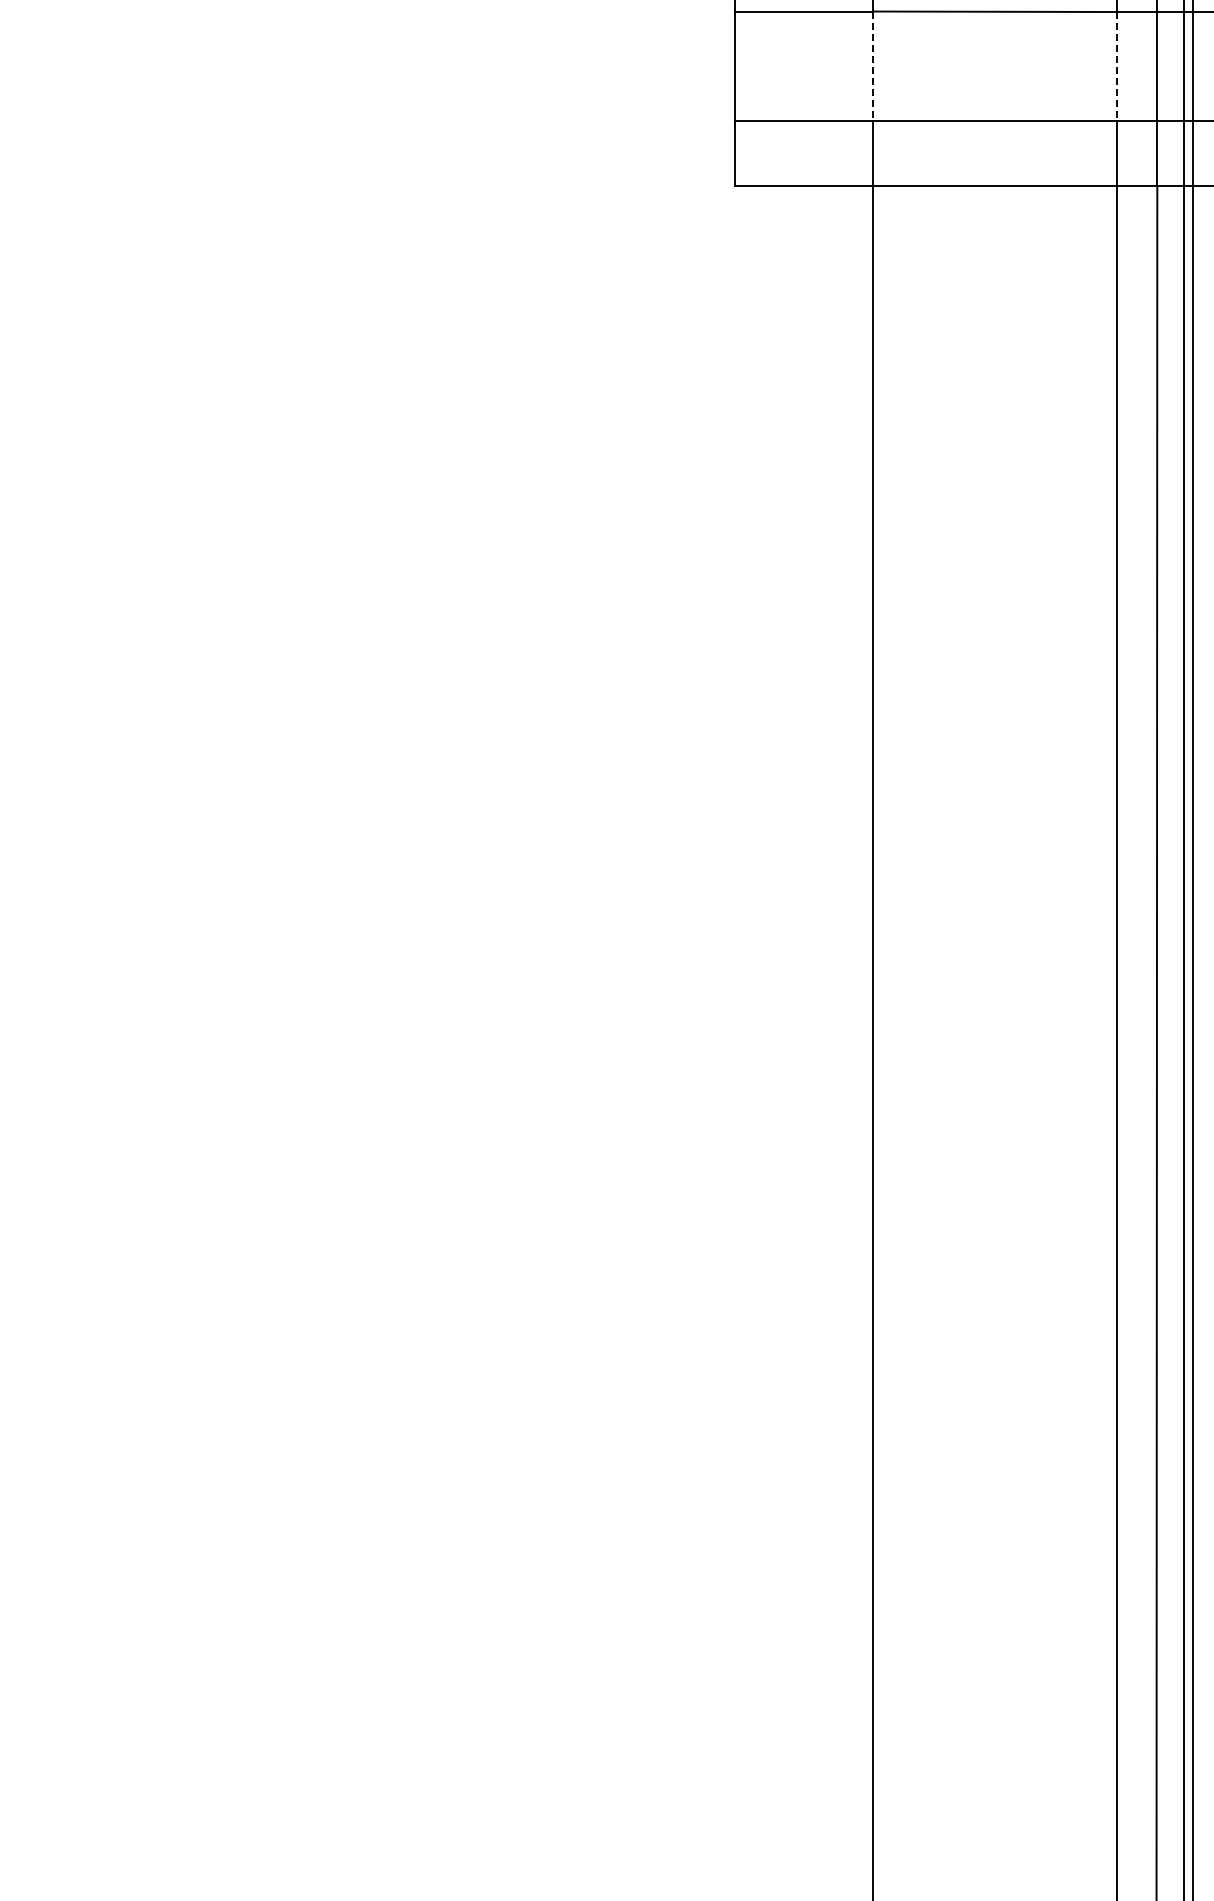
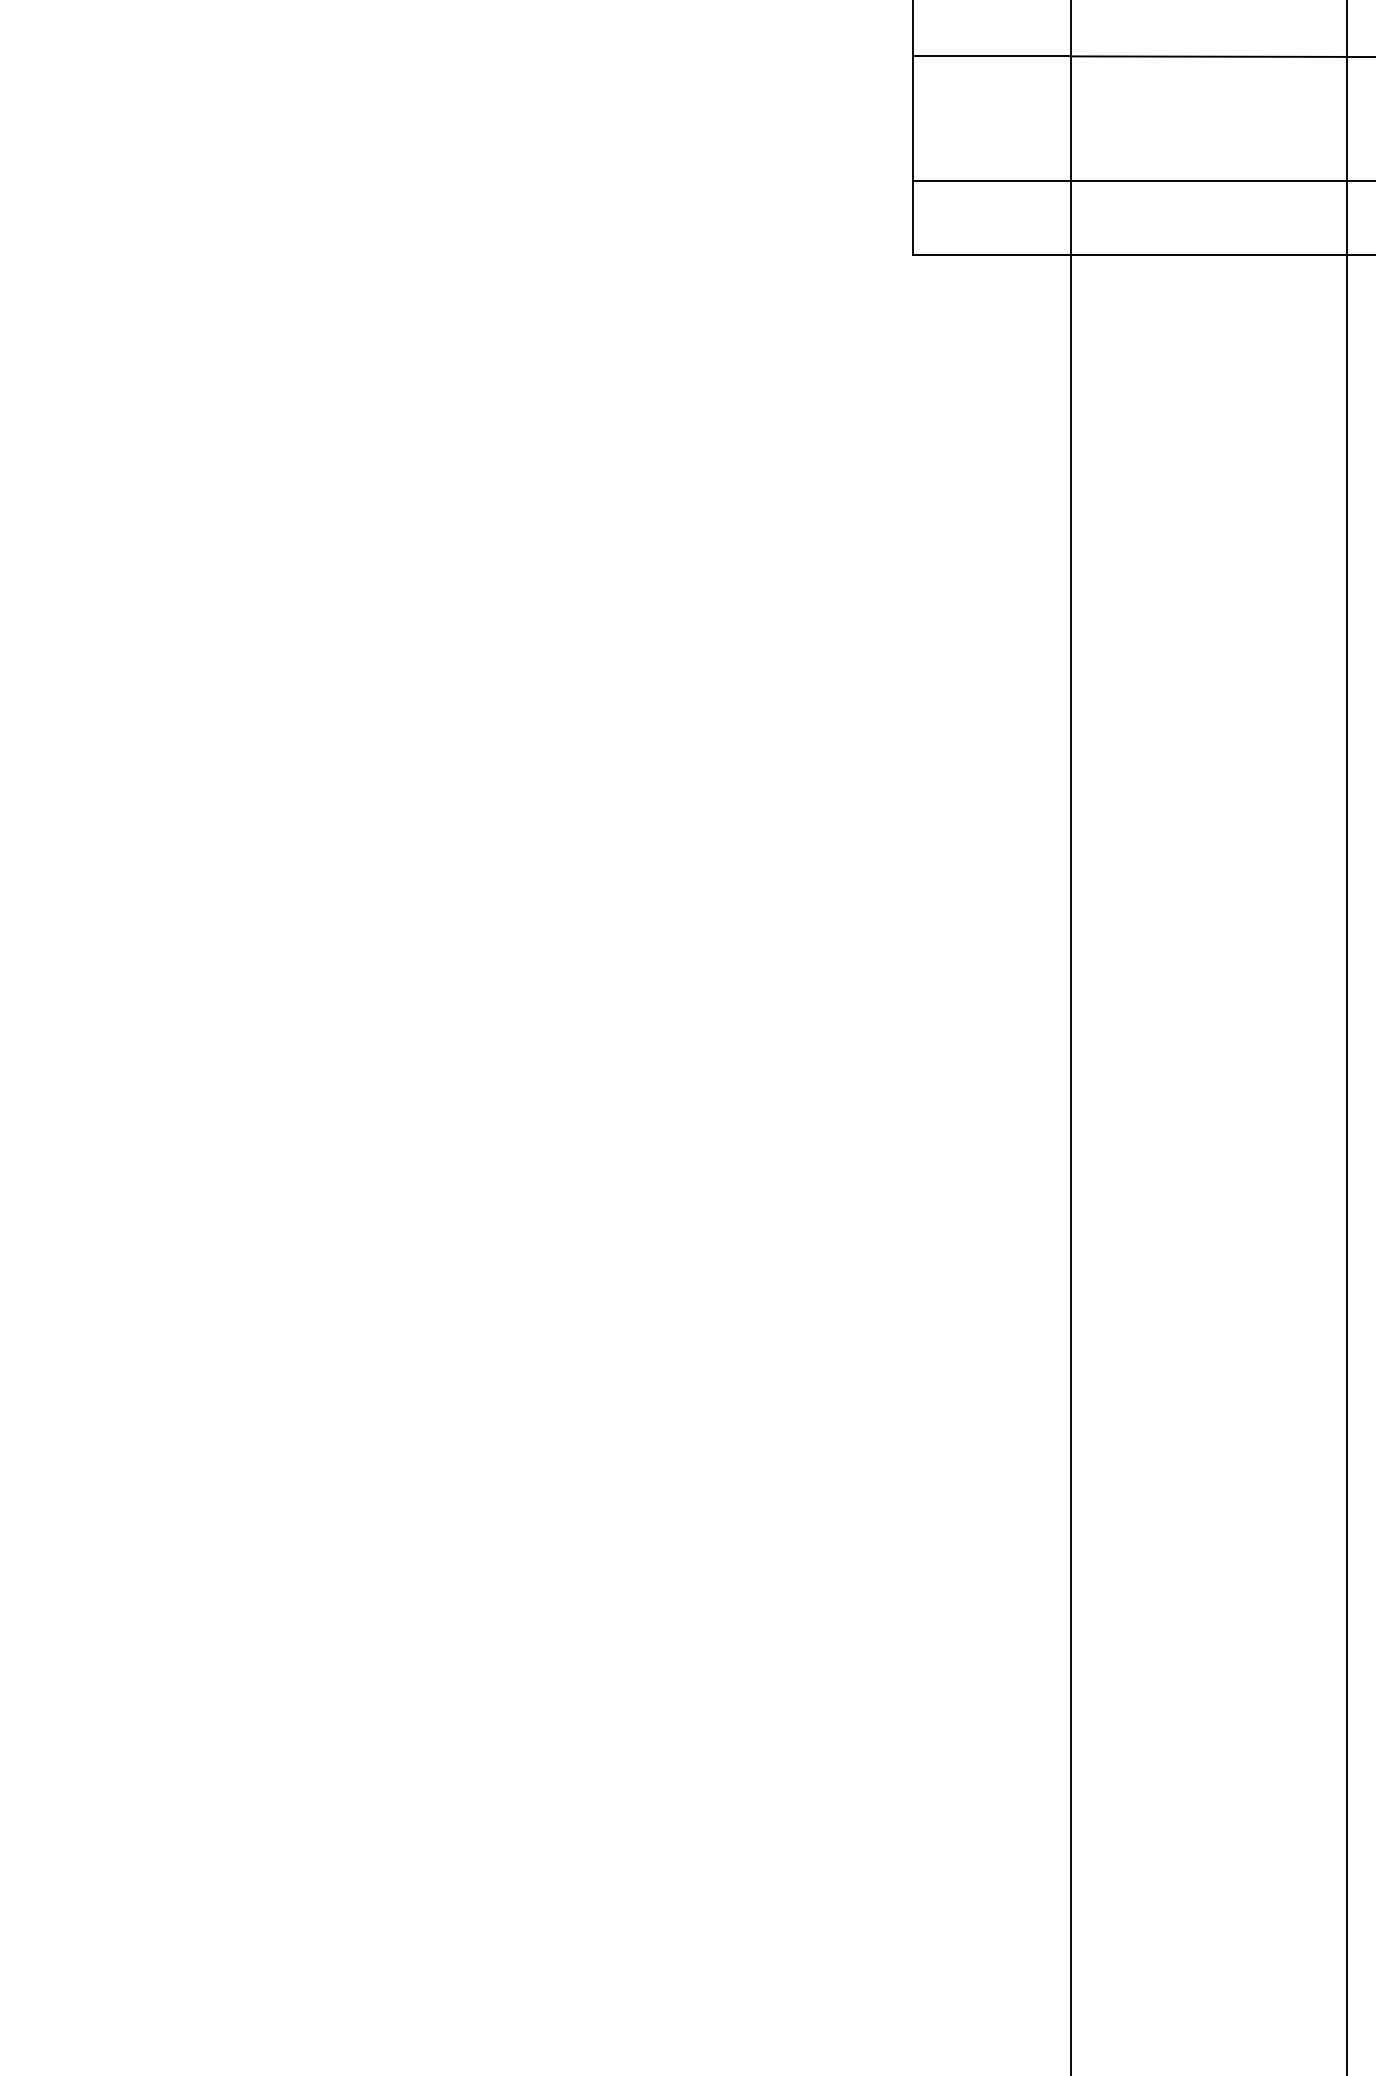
line: (873, 66) -> (1070, 118), dashed -> solid
line: (1116, 66) -> (1347, 118), dashed -> solid

